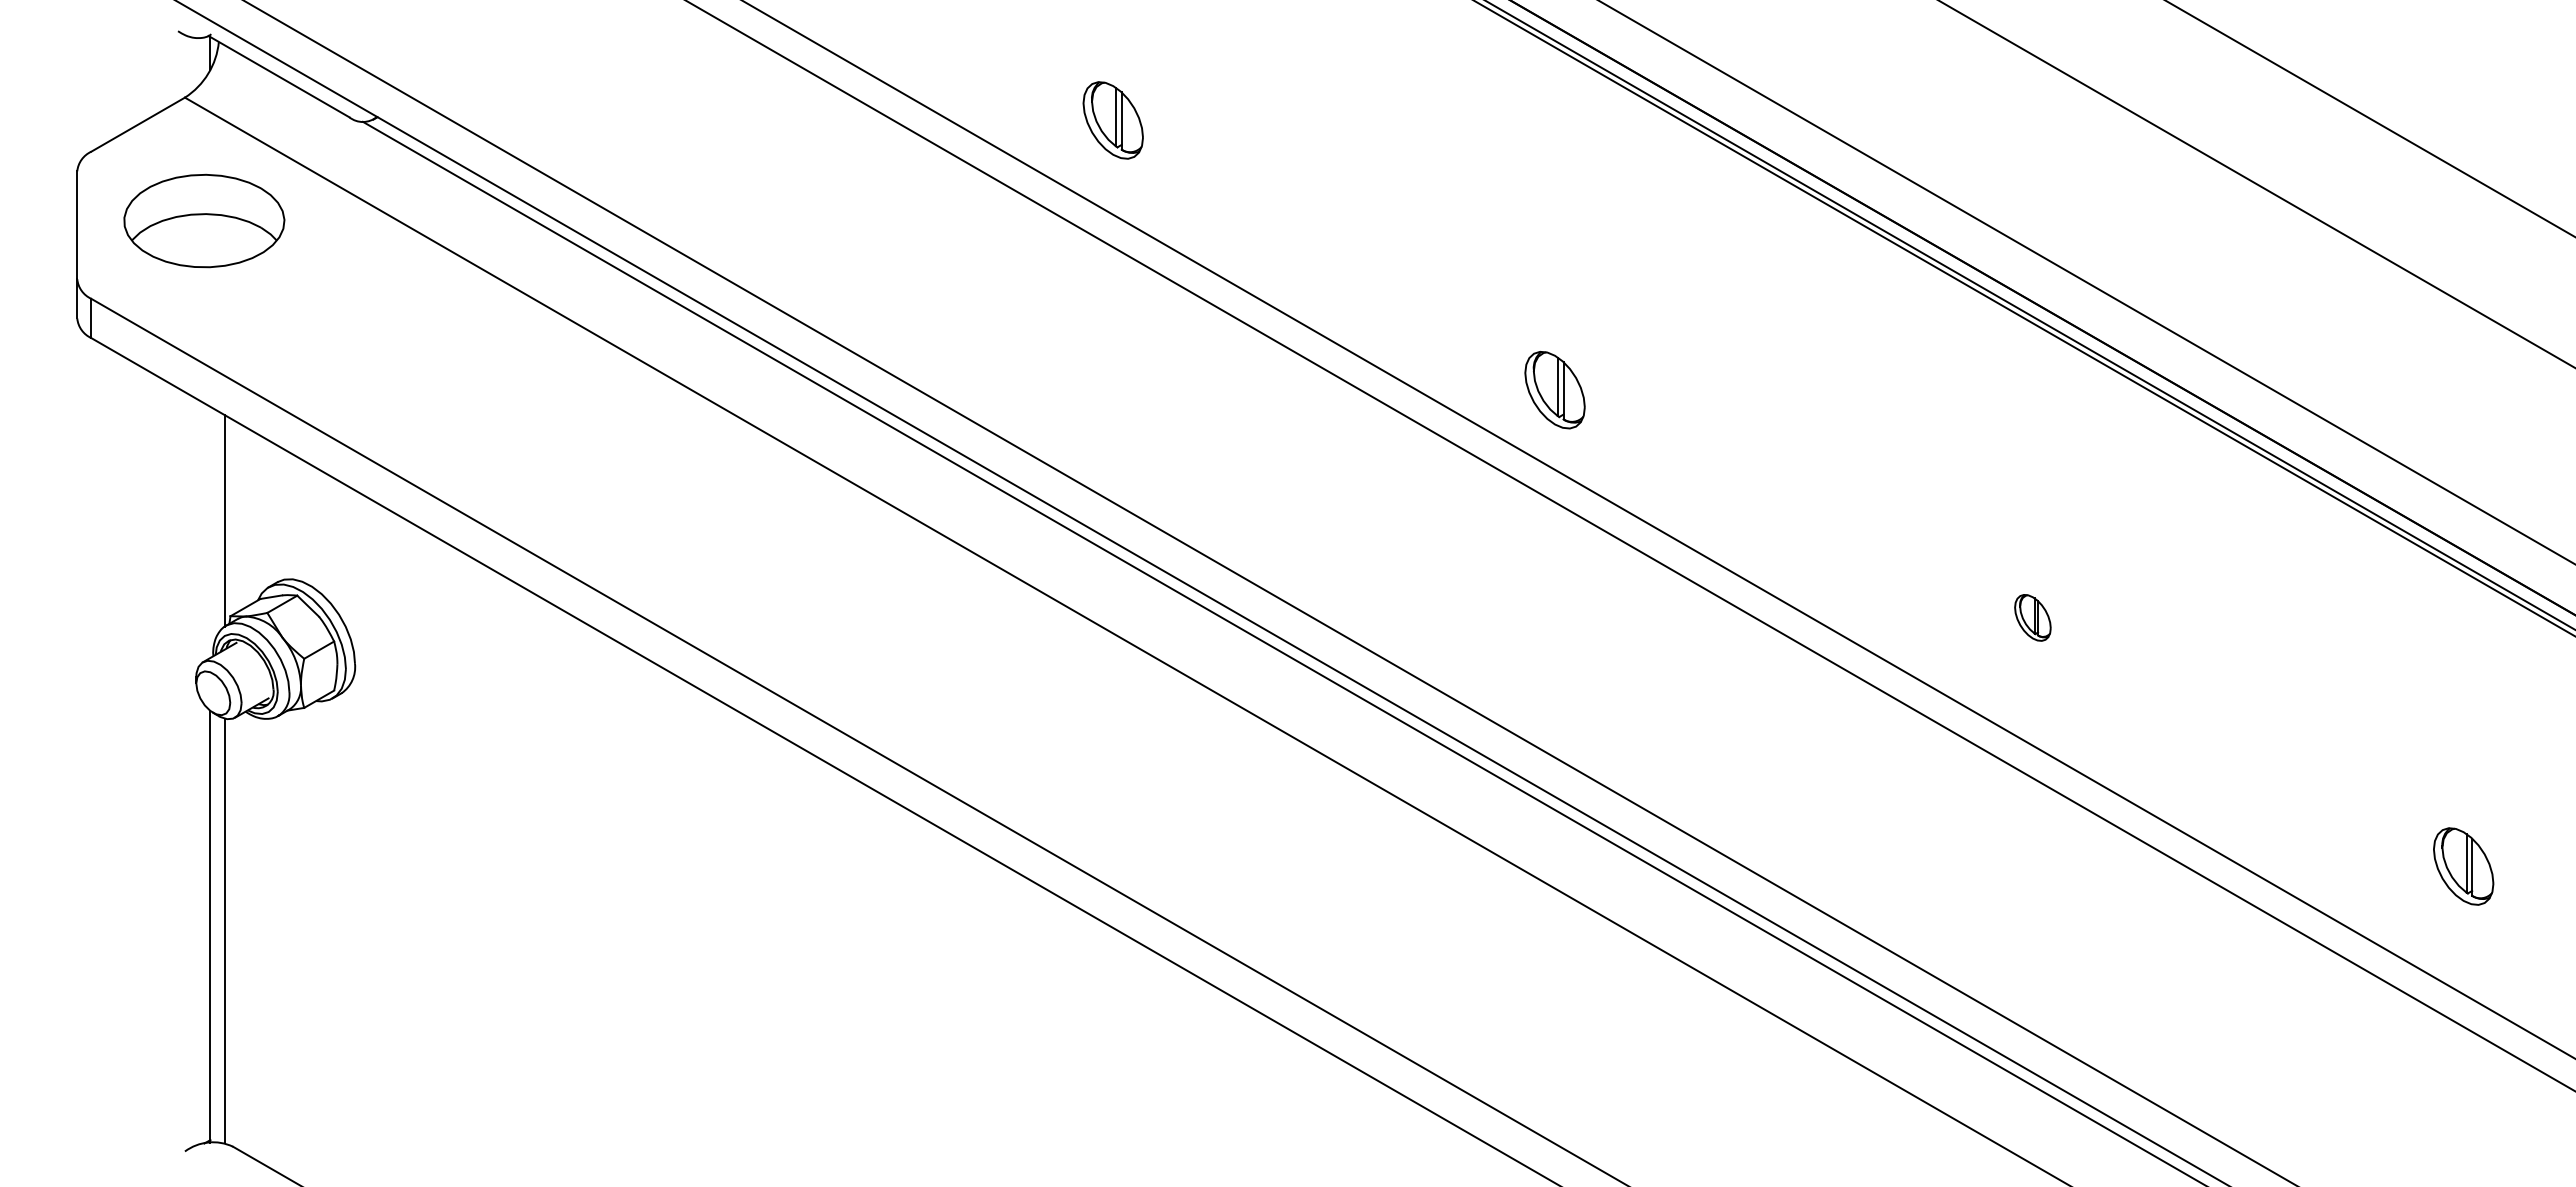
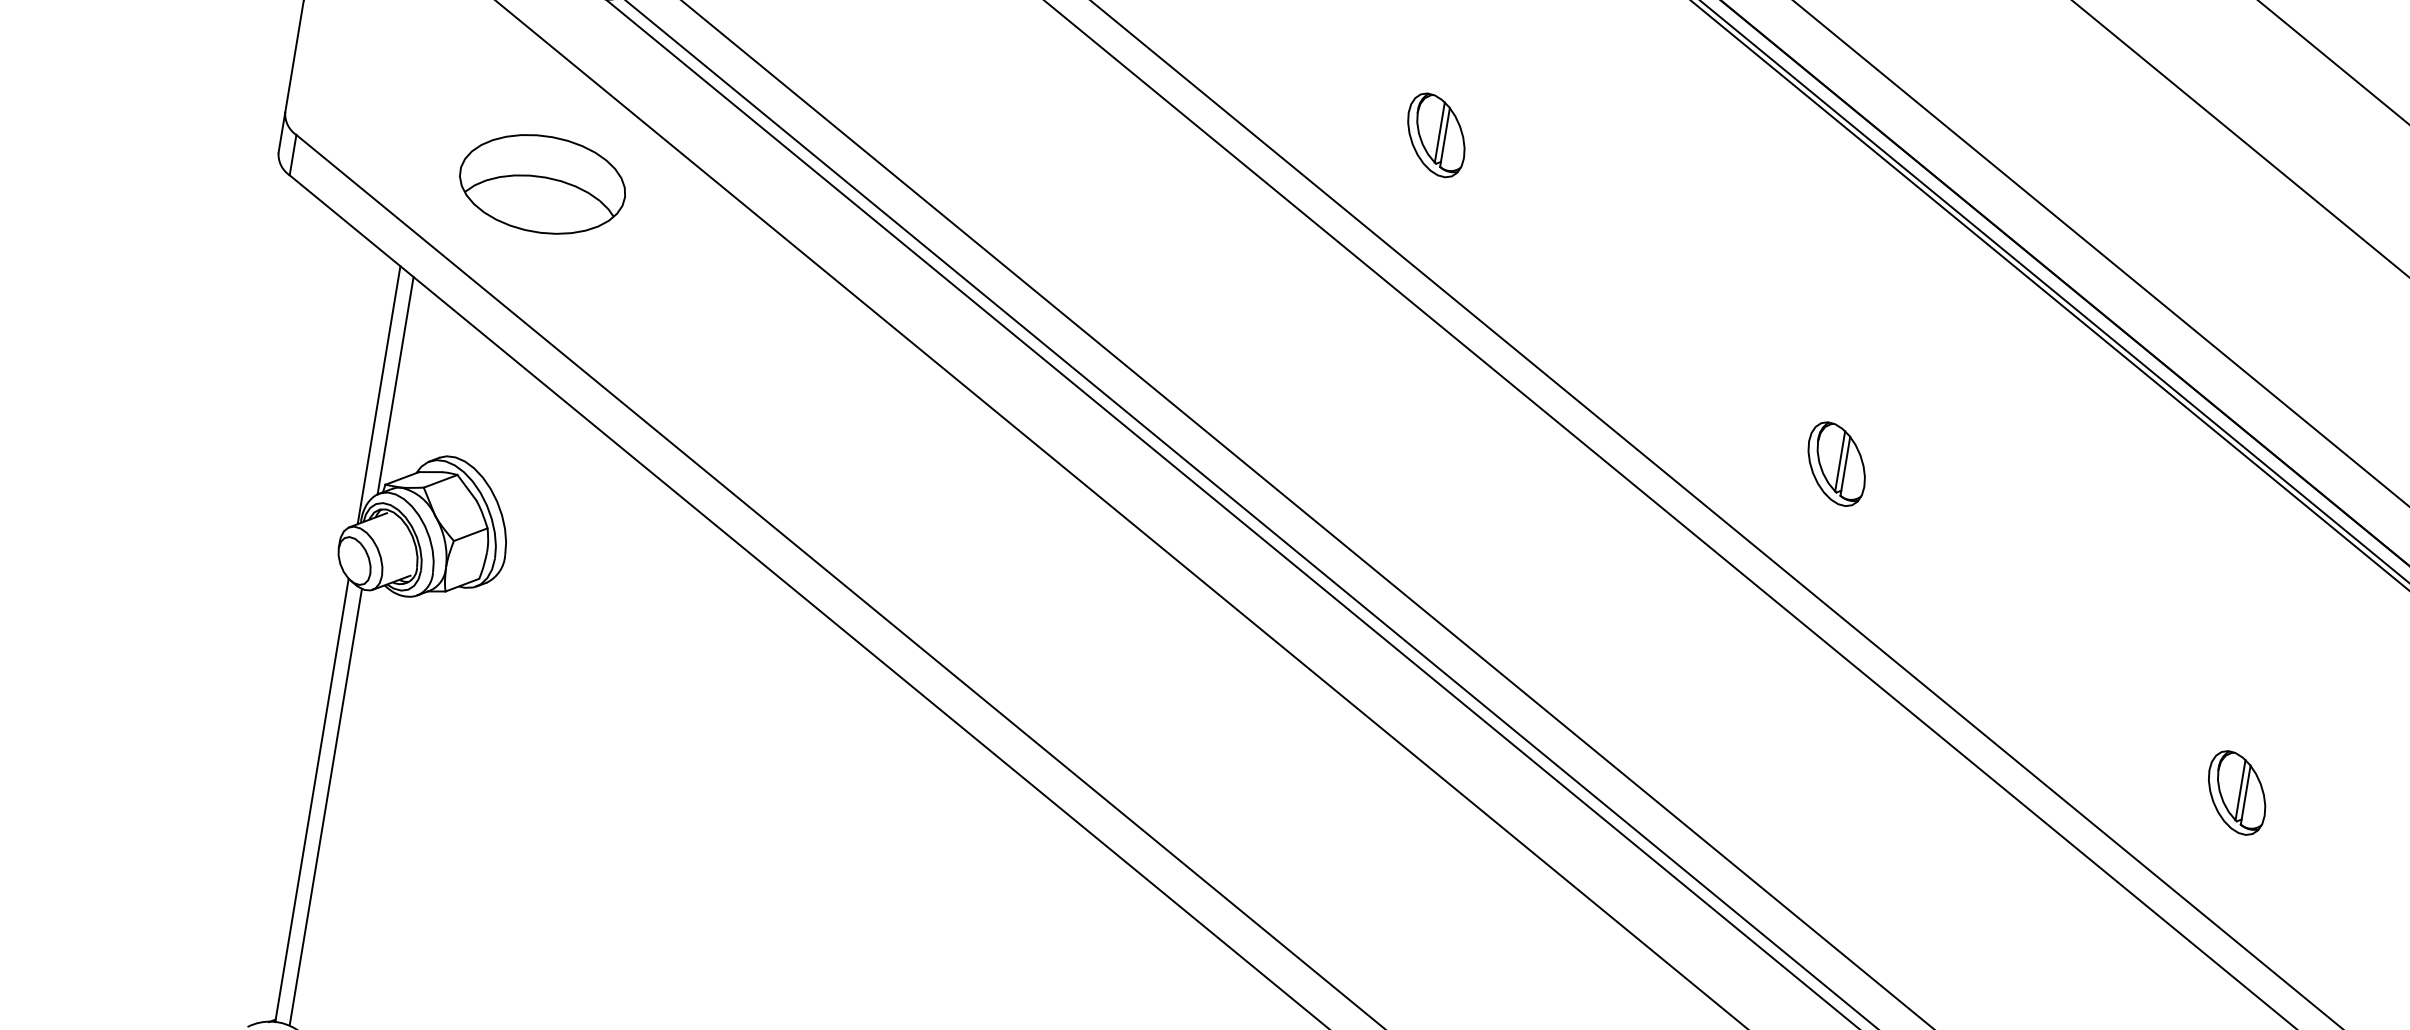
part: (1112, 120) -> (1435, 135), moved
part: (204, 220) -> (542, 183), moved
part: (1554, 390) -> (1836, 464), moved
line: (210, 531) -> (379, 394), added
part: (2032, 617) -> (2236, 792), size x1.67

